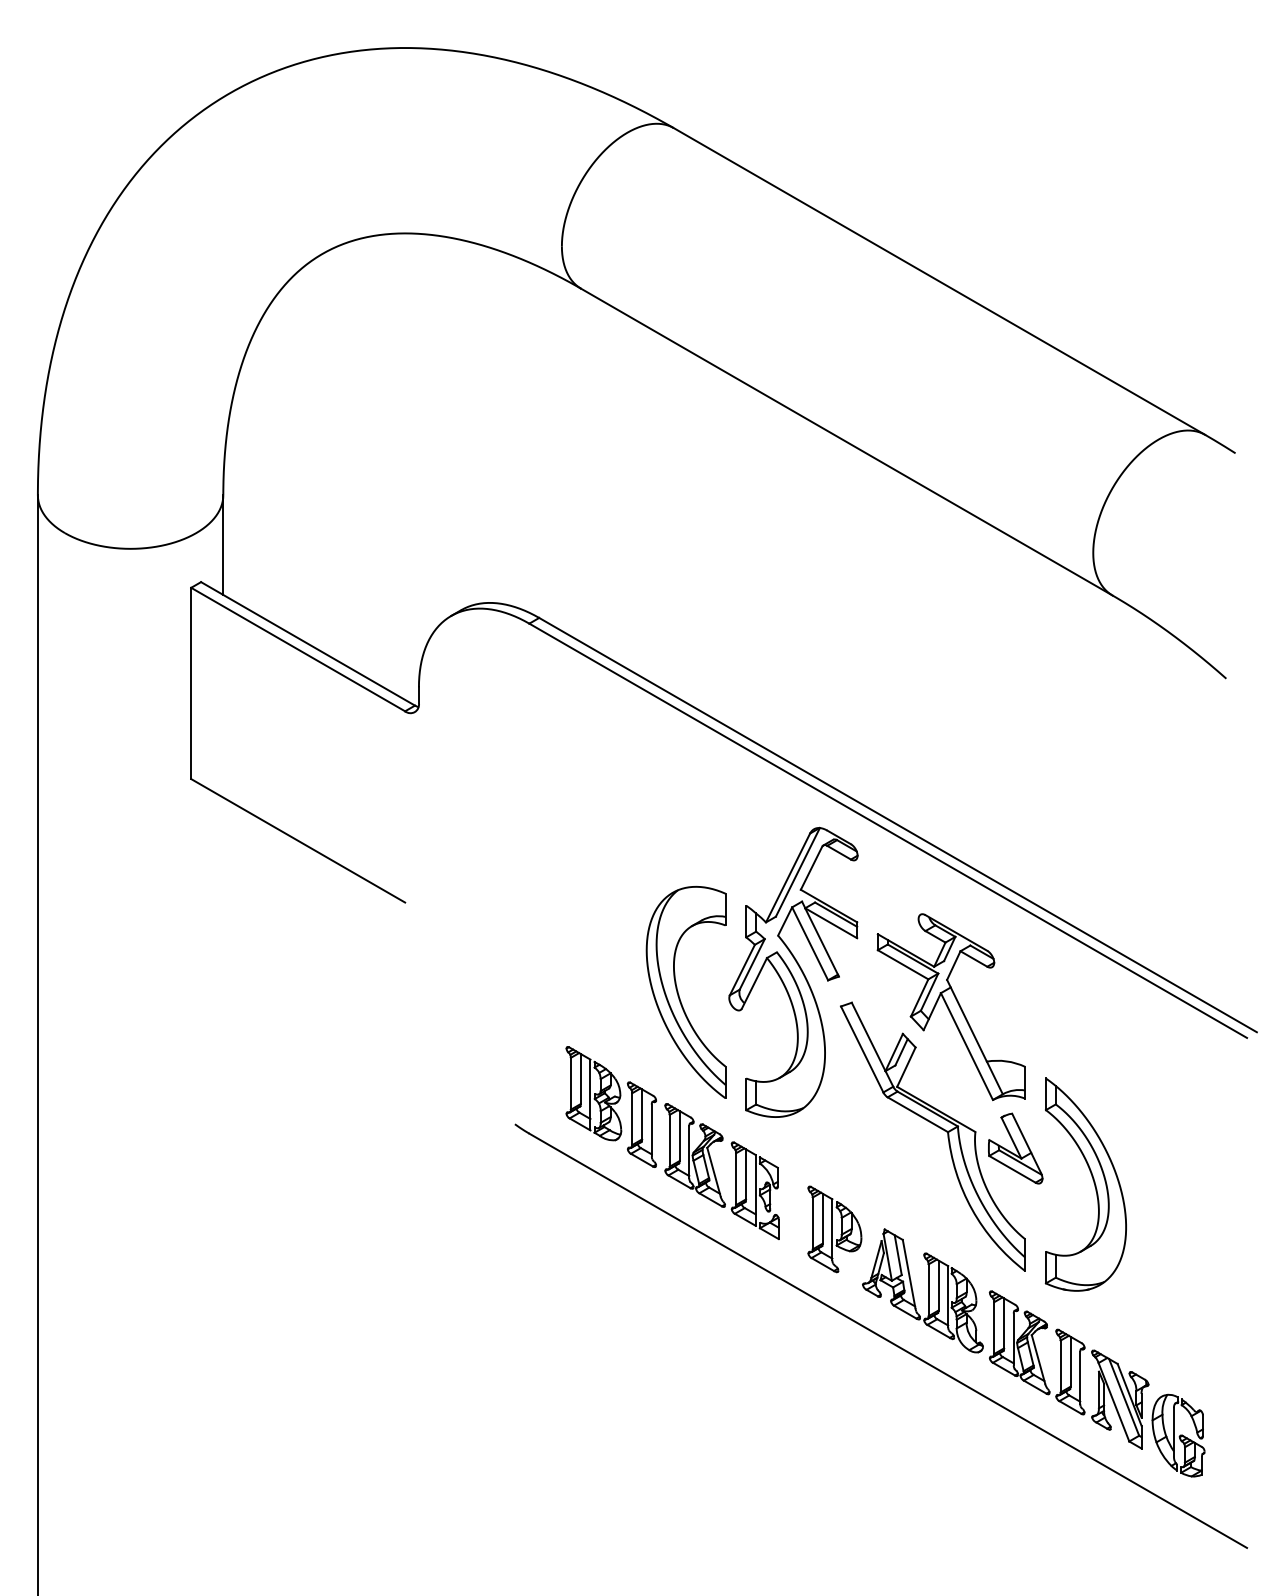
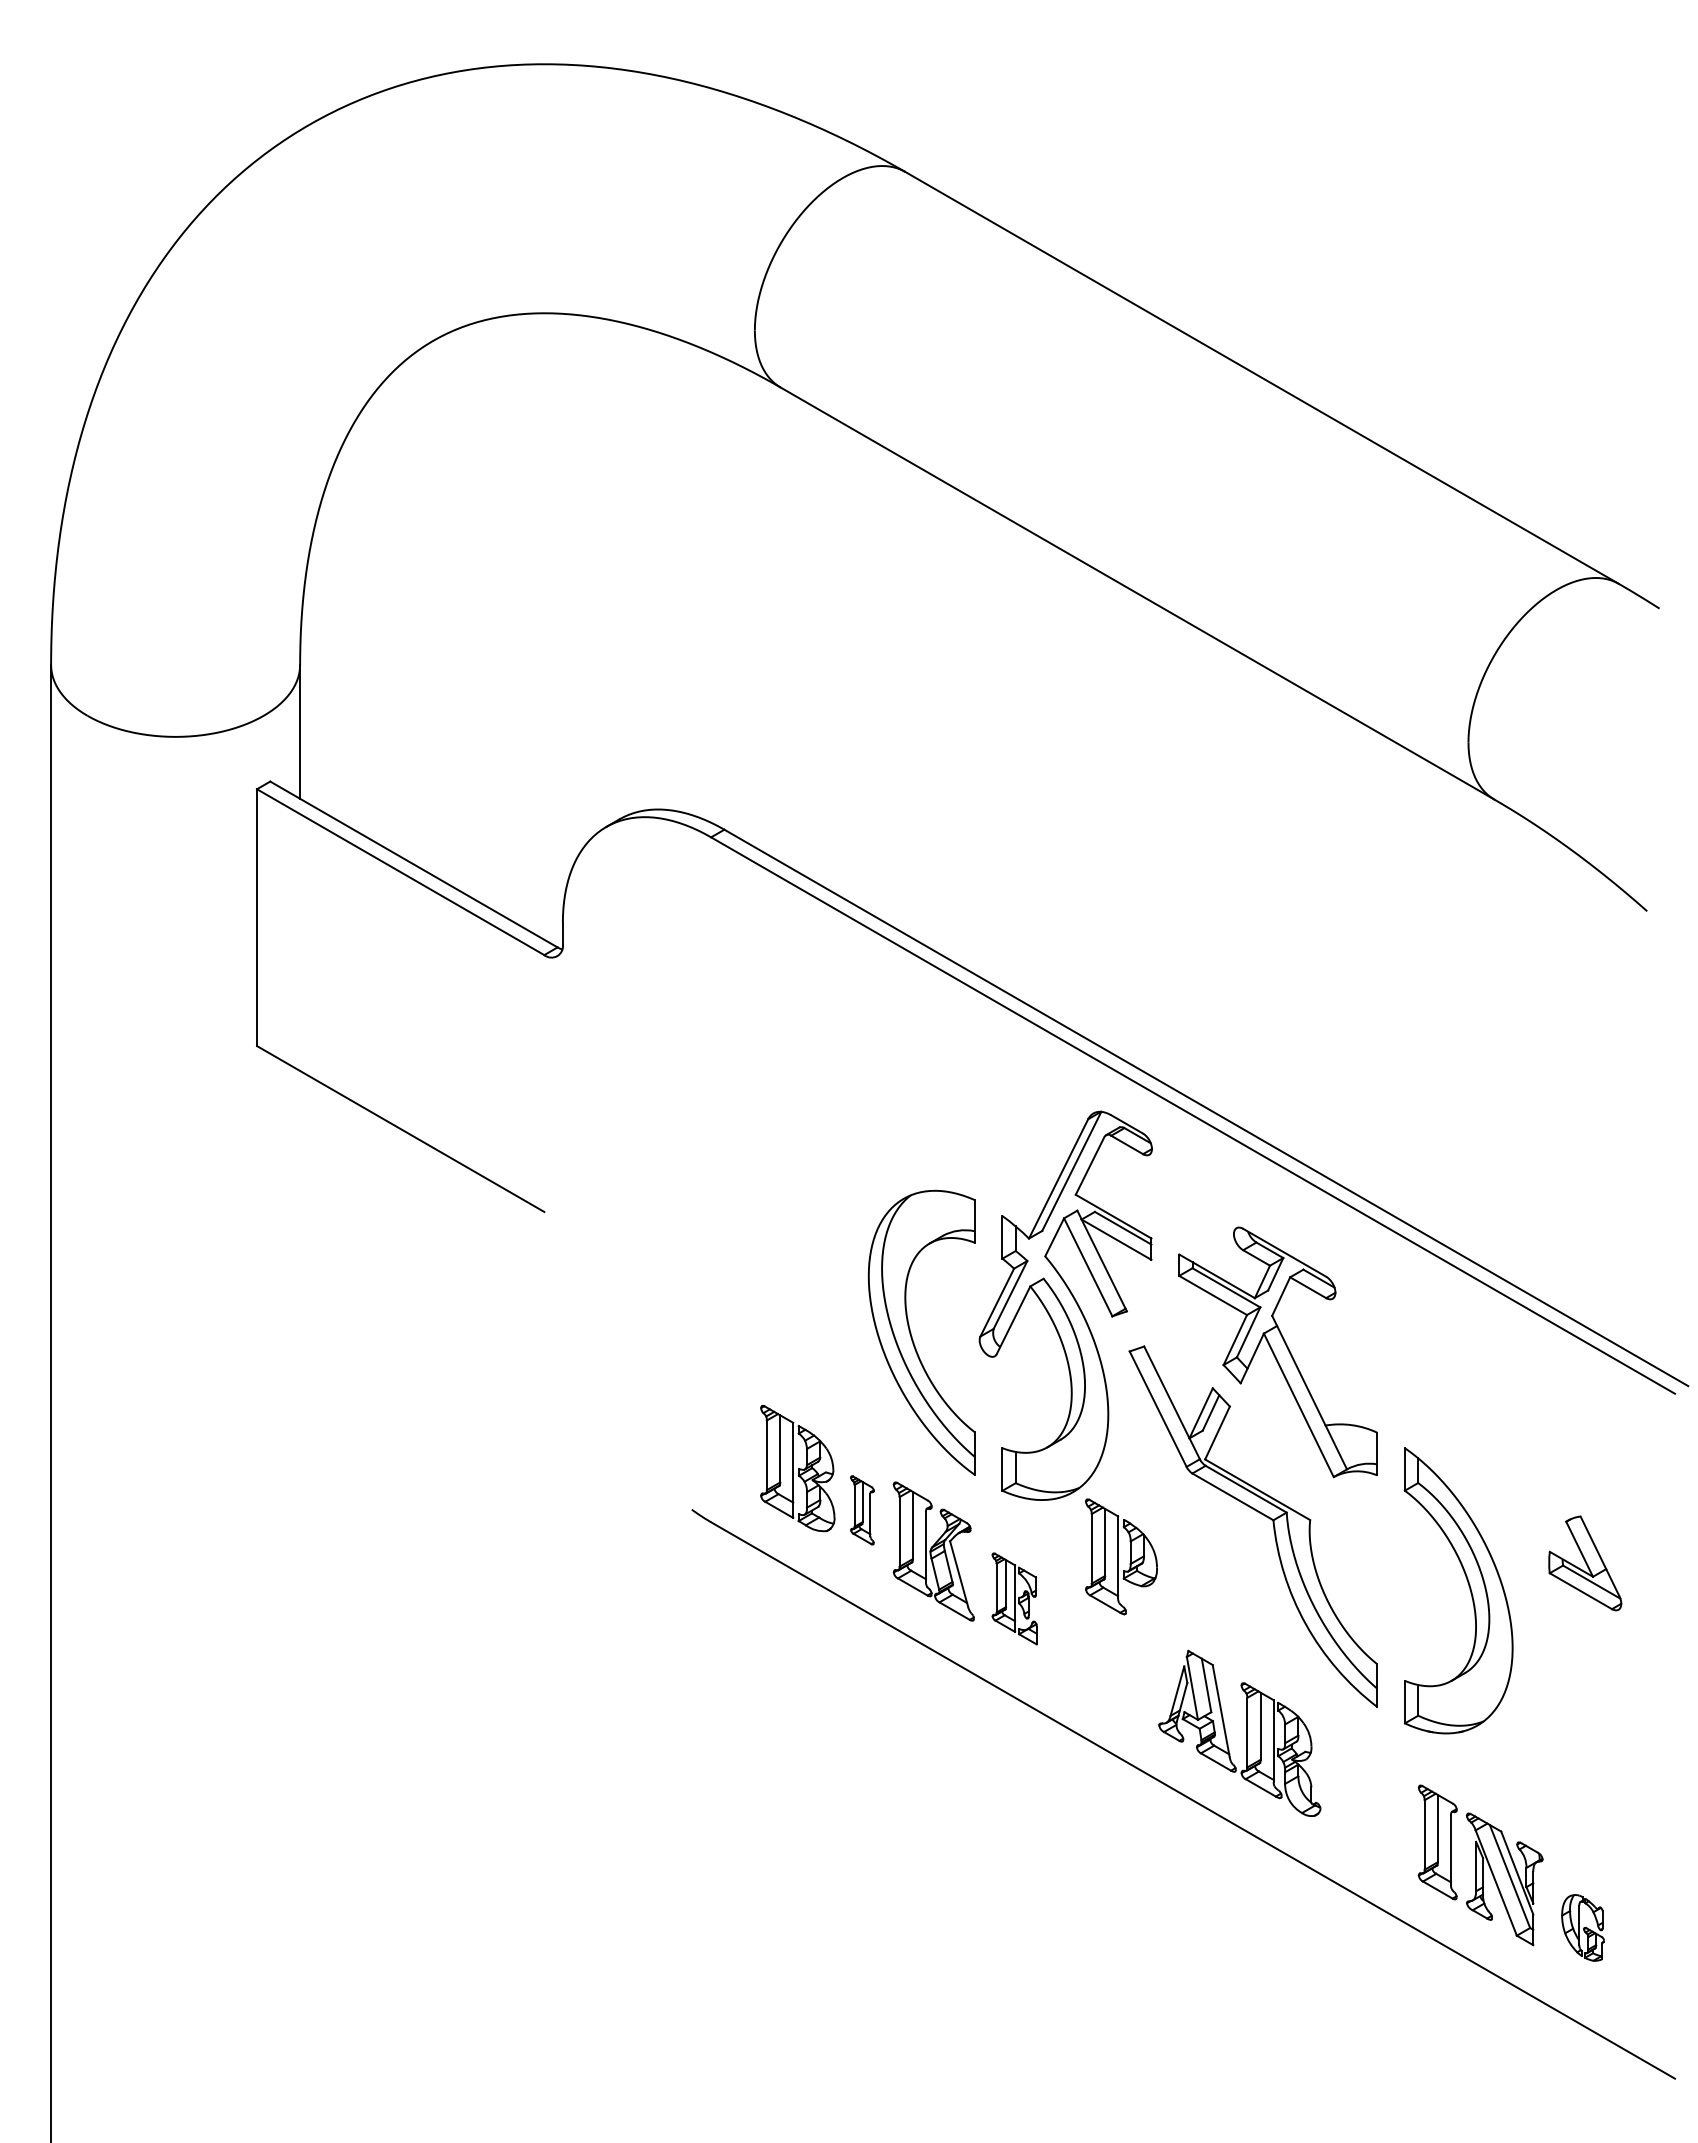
part: (642, 1124) -> (862, 1510), size x0.6
part: (1015, 1148) -> (1585, 1563), moved
part: (755, 1190) -> (1014, 1598), size x0.7
part: (834, 1229) -> (1121, 1556), moved
part: (1019, 1343) -> (1369, 1803), removed
part: (1178, 1435) -> (1582, 1927), size x0.6

